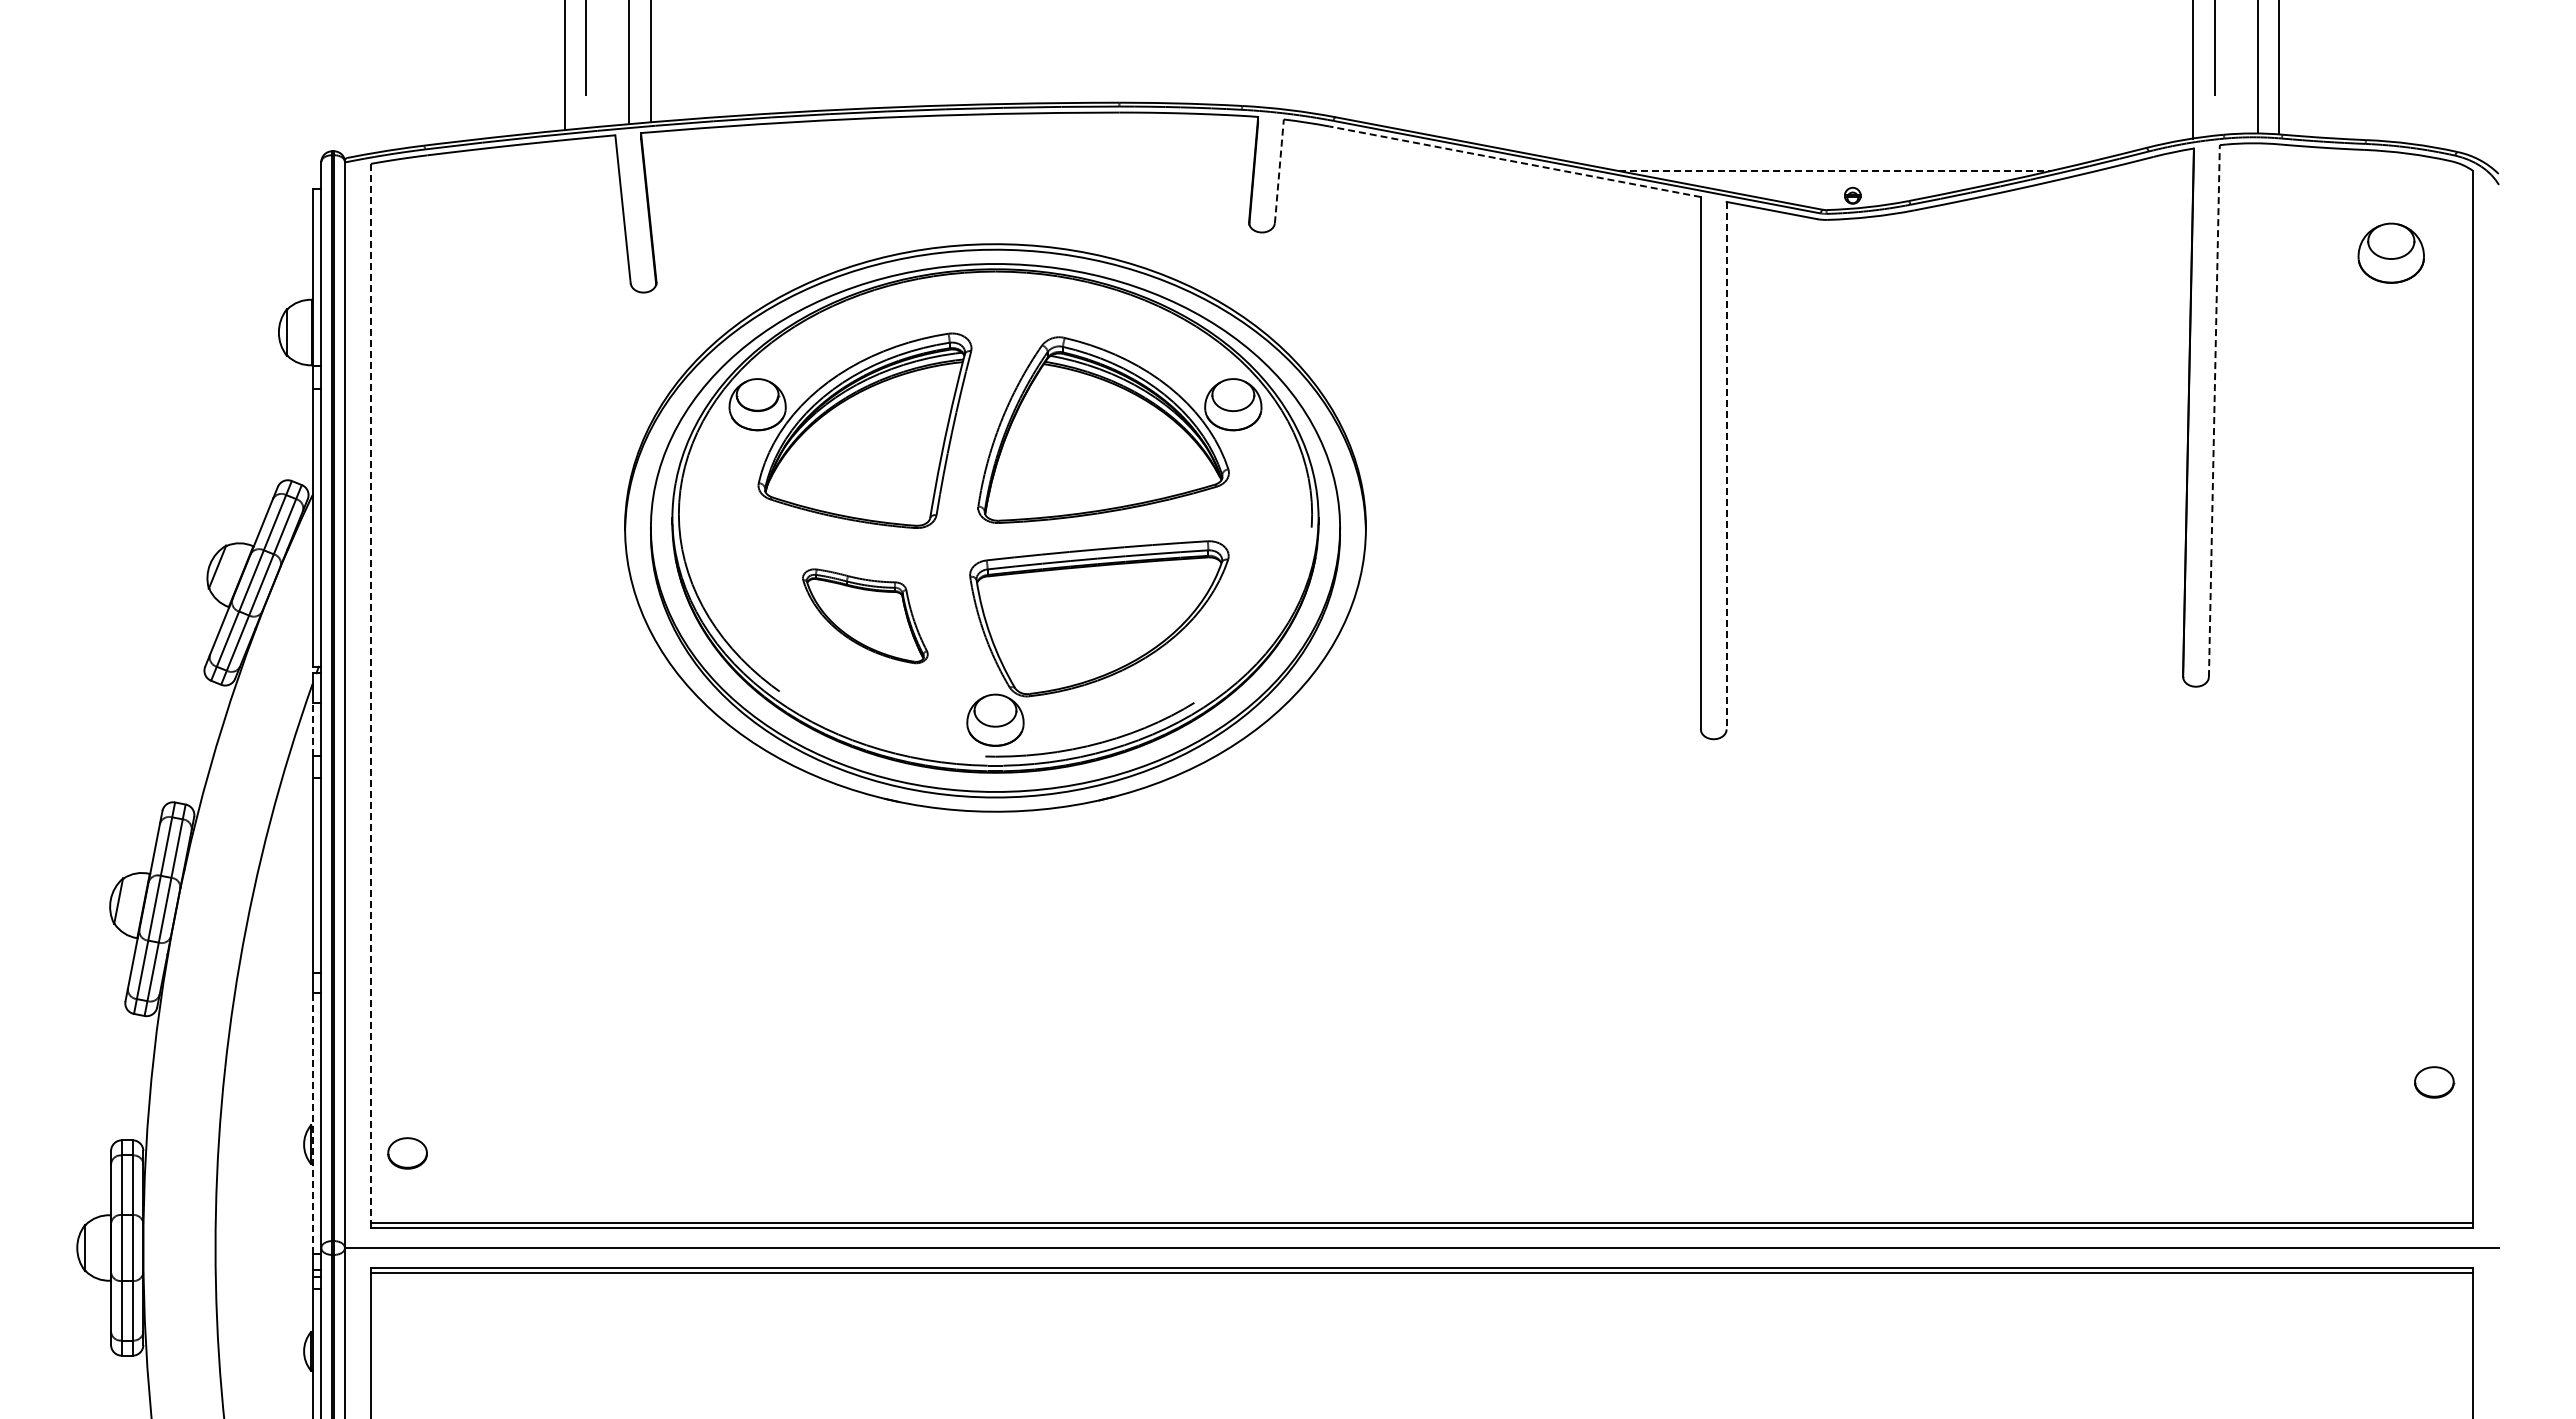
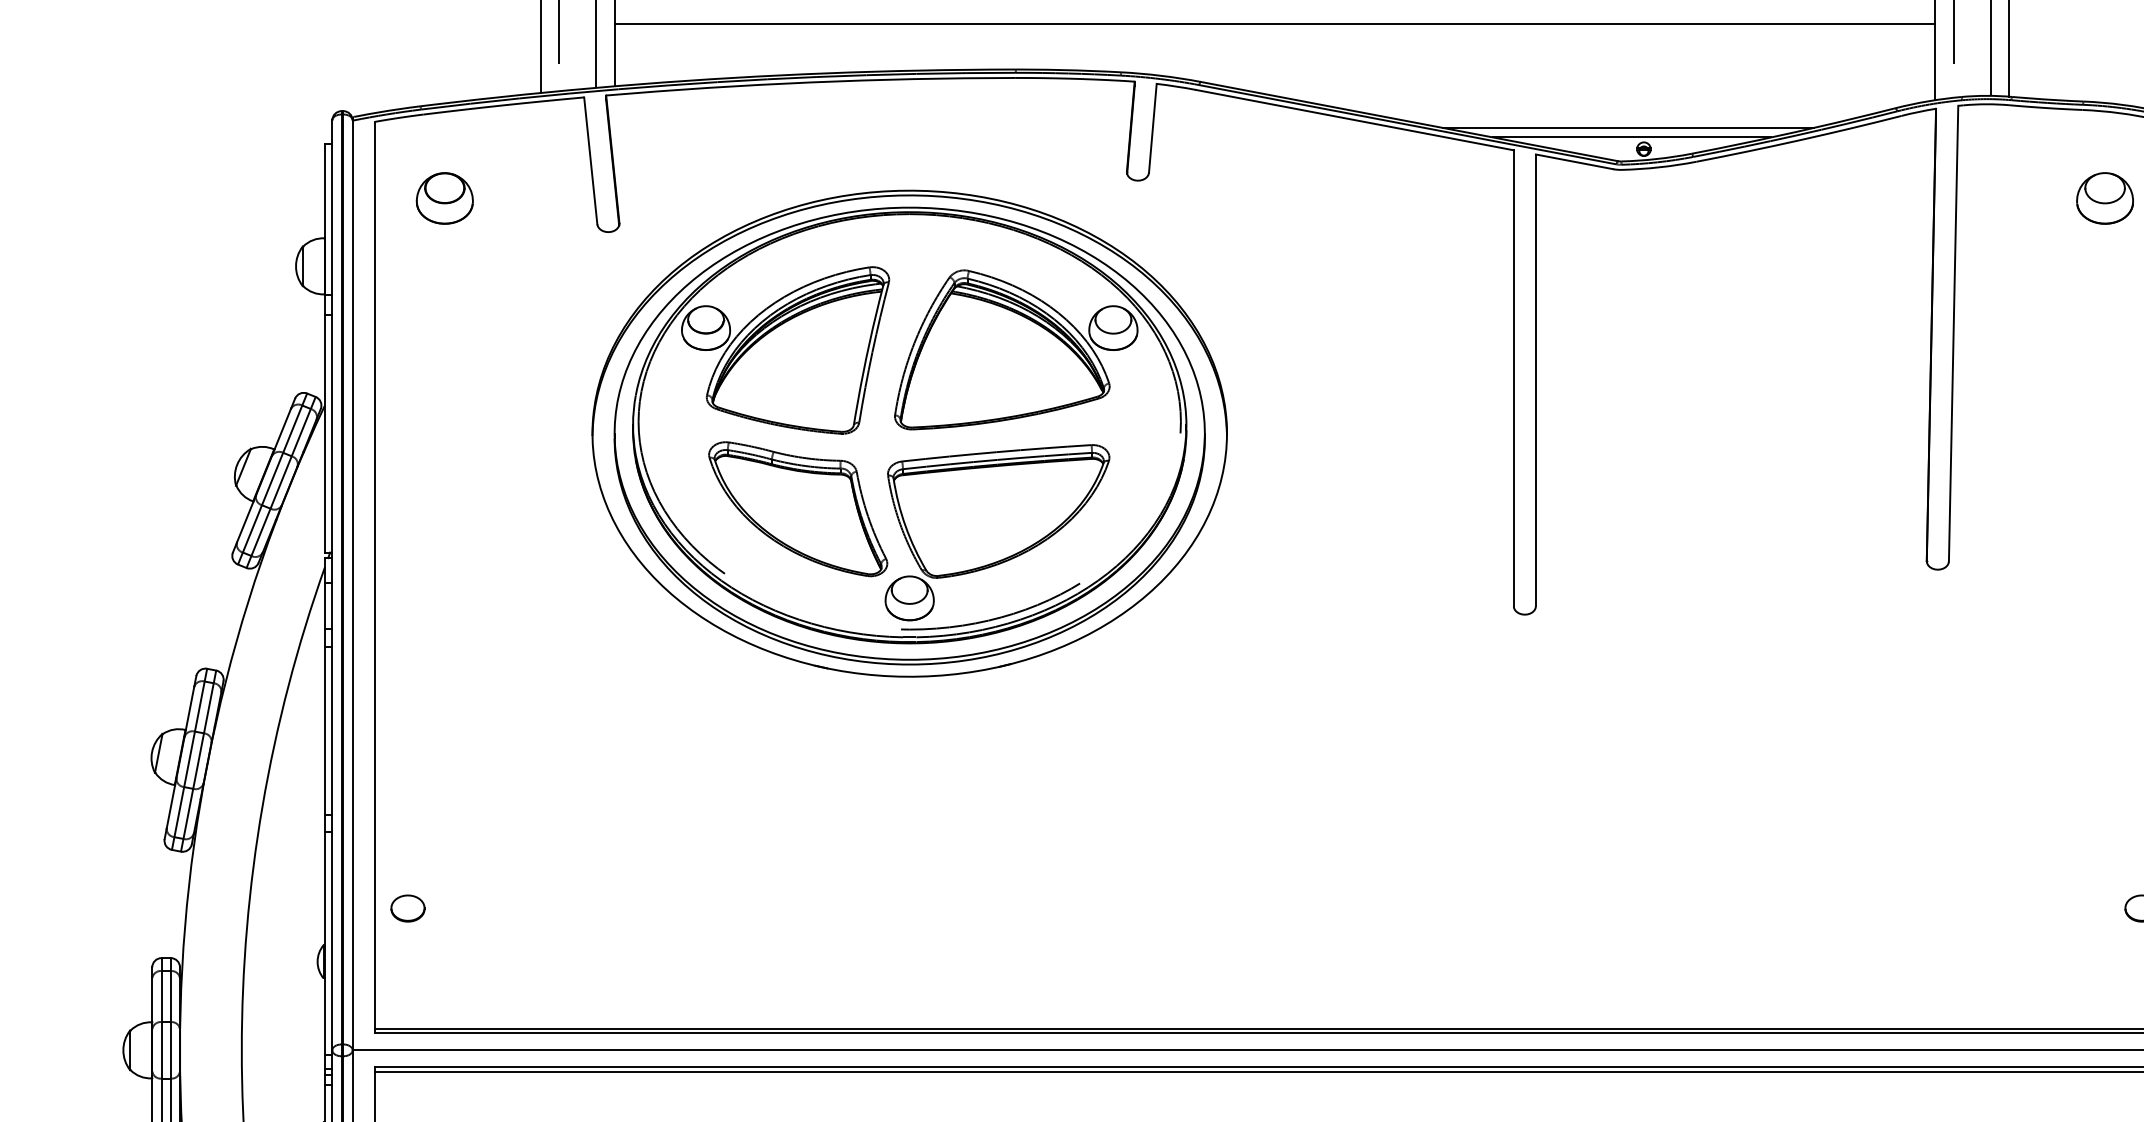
line: (1421, 49) -> (1274, 23), added
line: (1515, 161) -> (1355, 119), dashed -> solid
line: (1279, 170) -> (1152, 127), dashed -> solid
line: (1835, 171) -> (1629, 128), dashed -> solid
line: (1838, 181) -> (1631, 136), added
part: (452, 252) -> (444, 197), added
line: (2214, 411) -> (1953, 333), dashed -> solid
line: (1726, 465) -> (1535, 380), dashed -> solid
part: (865, 616) -> (798, 509), size x1.67
line: (370, 693) -> (374, 575), dashed -> solid
line: (312, 729) -> (324, 606), dashed -> solid
line: (312, 1122) -> (324, 942), dashed -> solid
part: (407, 1153) -> (407, 908), moved

